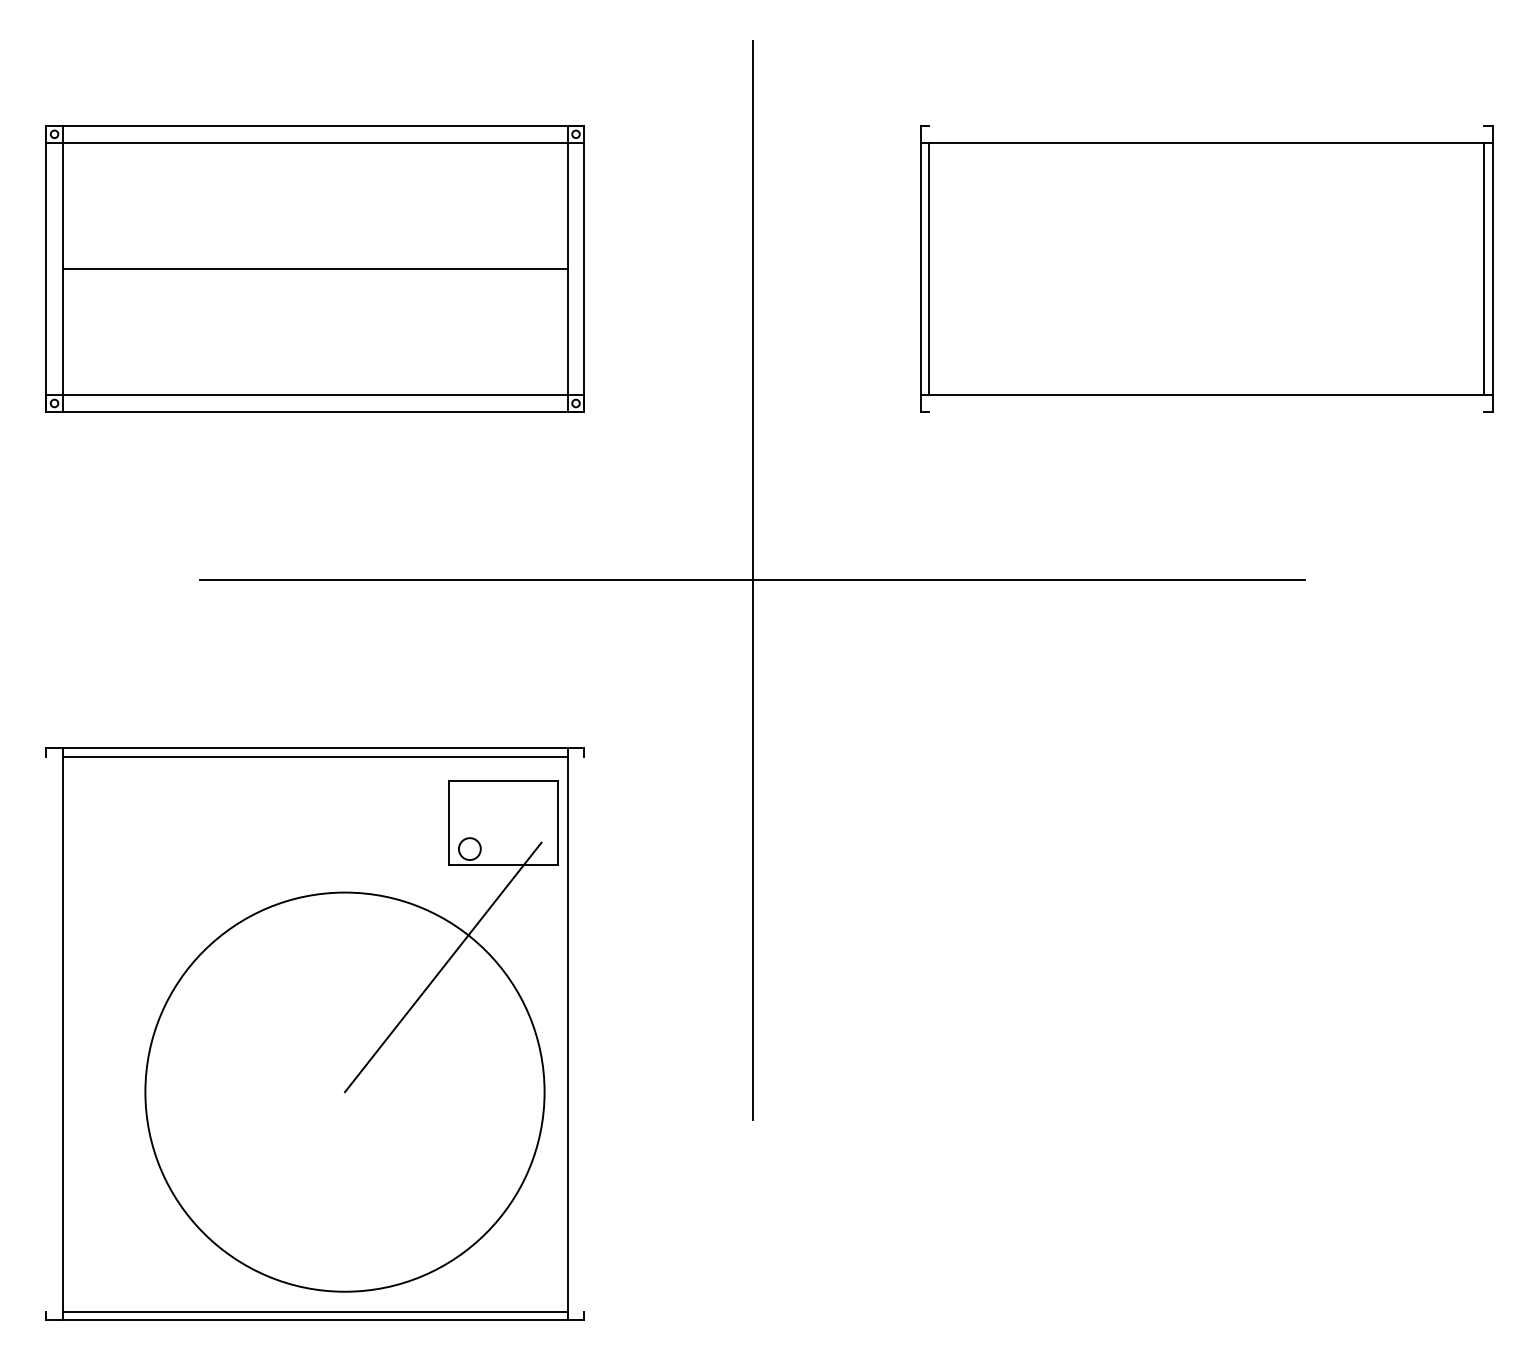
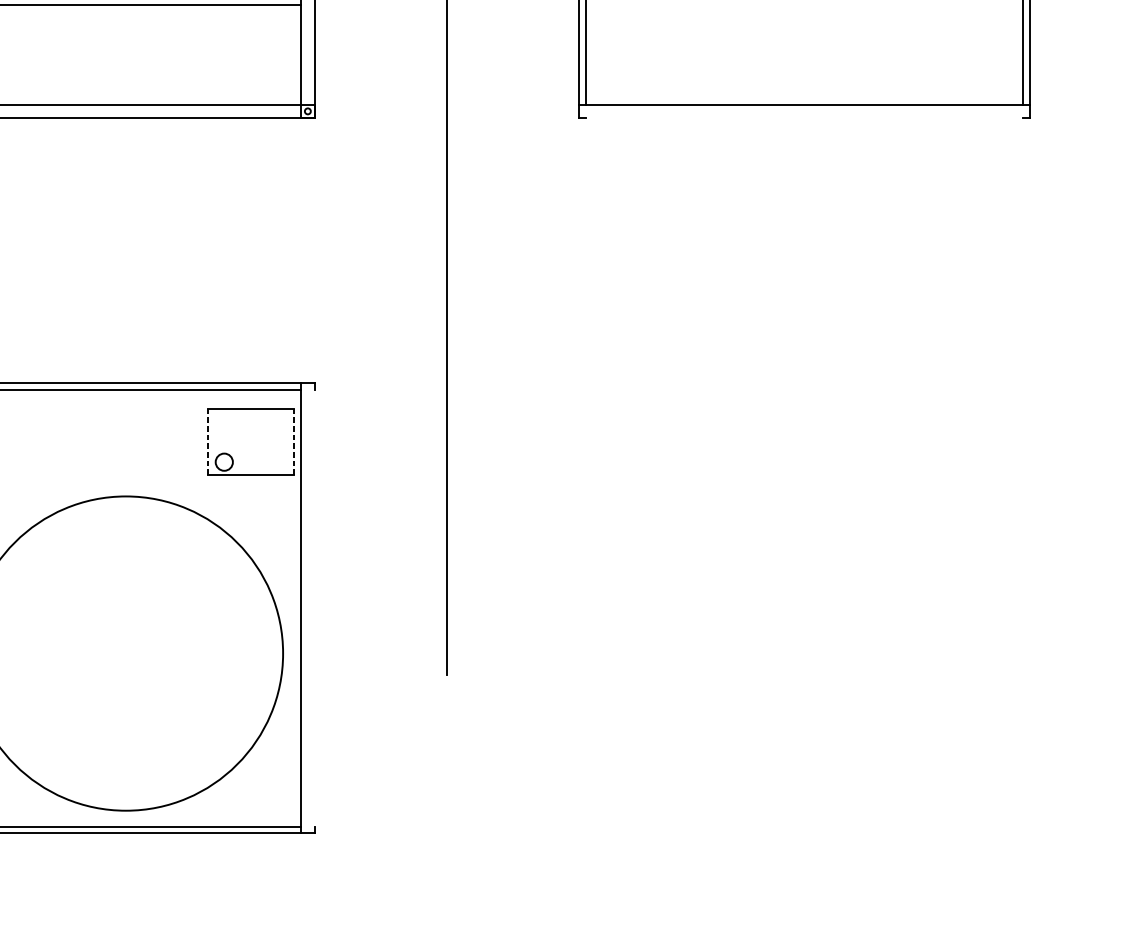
line: (752, 580) -> (446, 250), removed
line: (448, 822) -> (207, 441), solid -> dashed
line: (558, 823) -> (294, 442), solid -> dashed
line: (442, 967) -> (202, 555), removed

